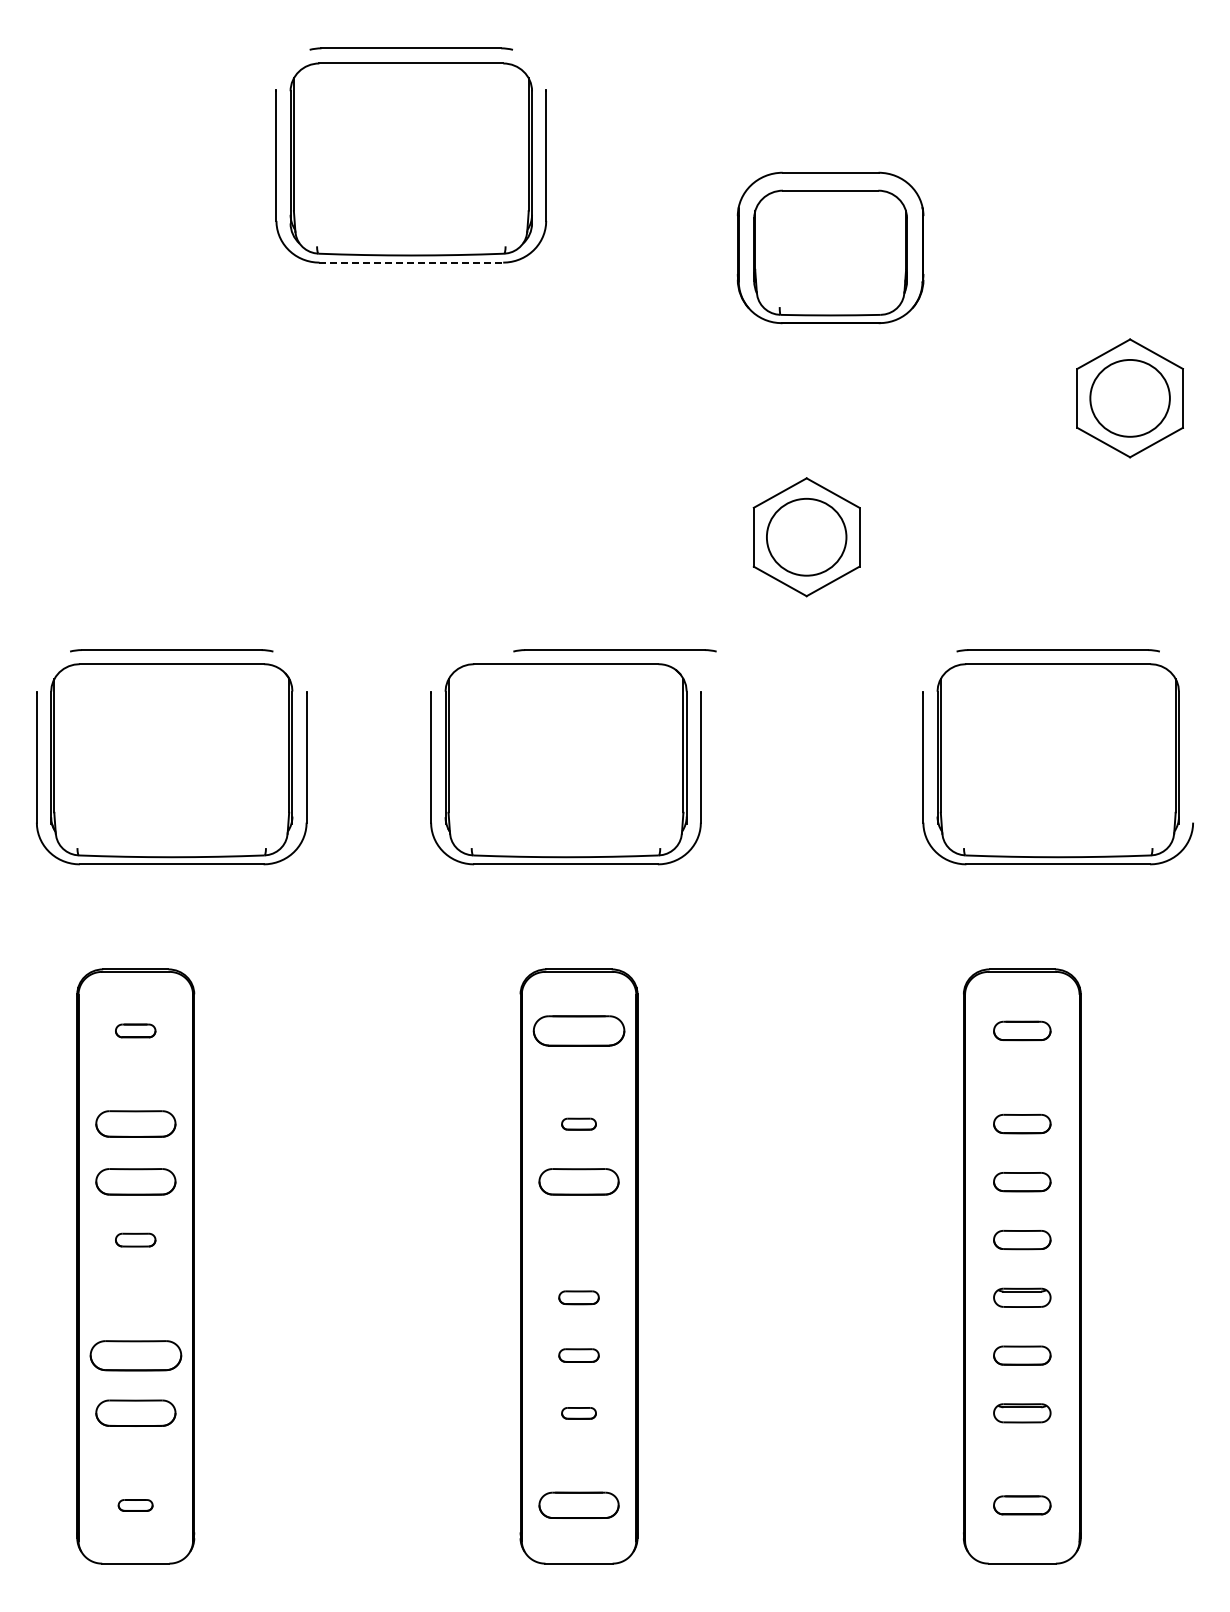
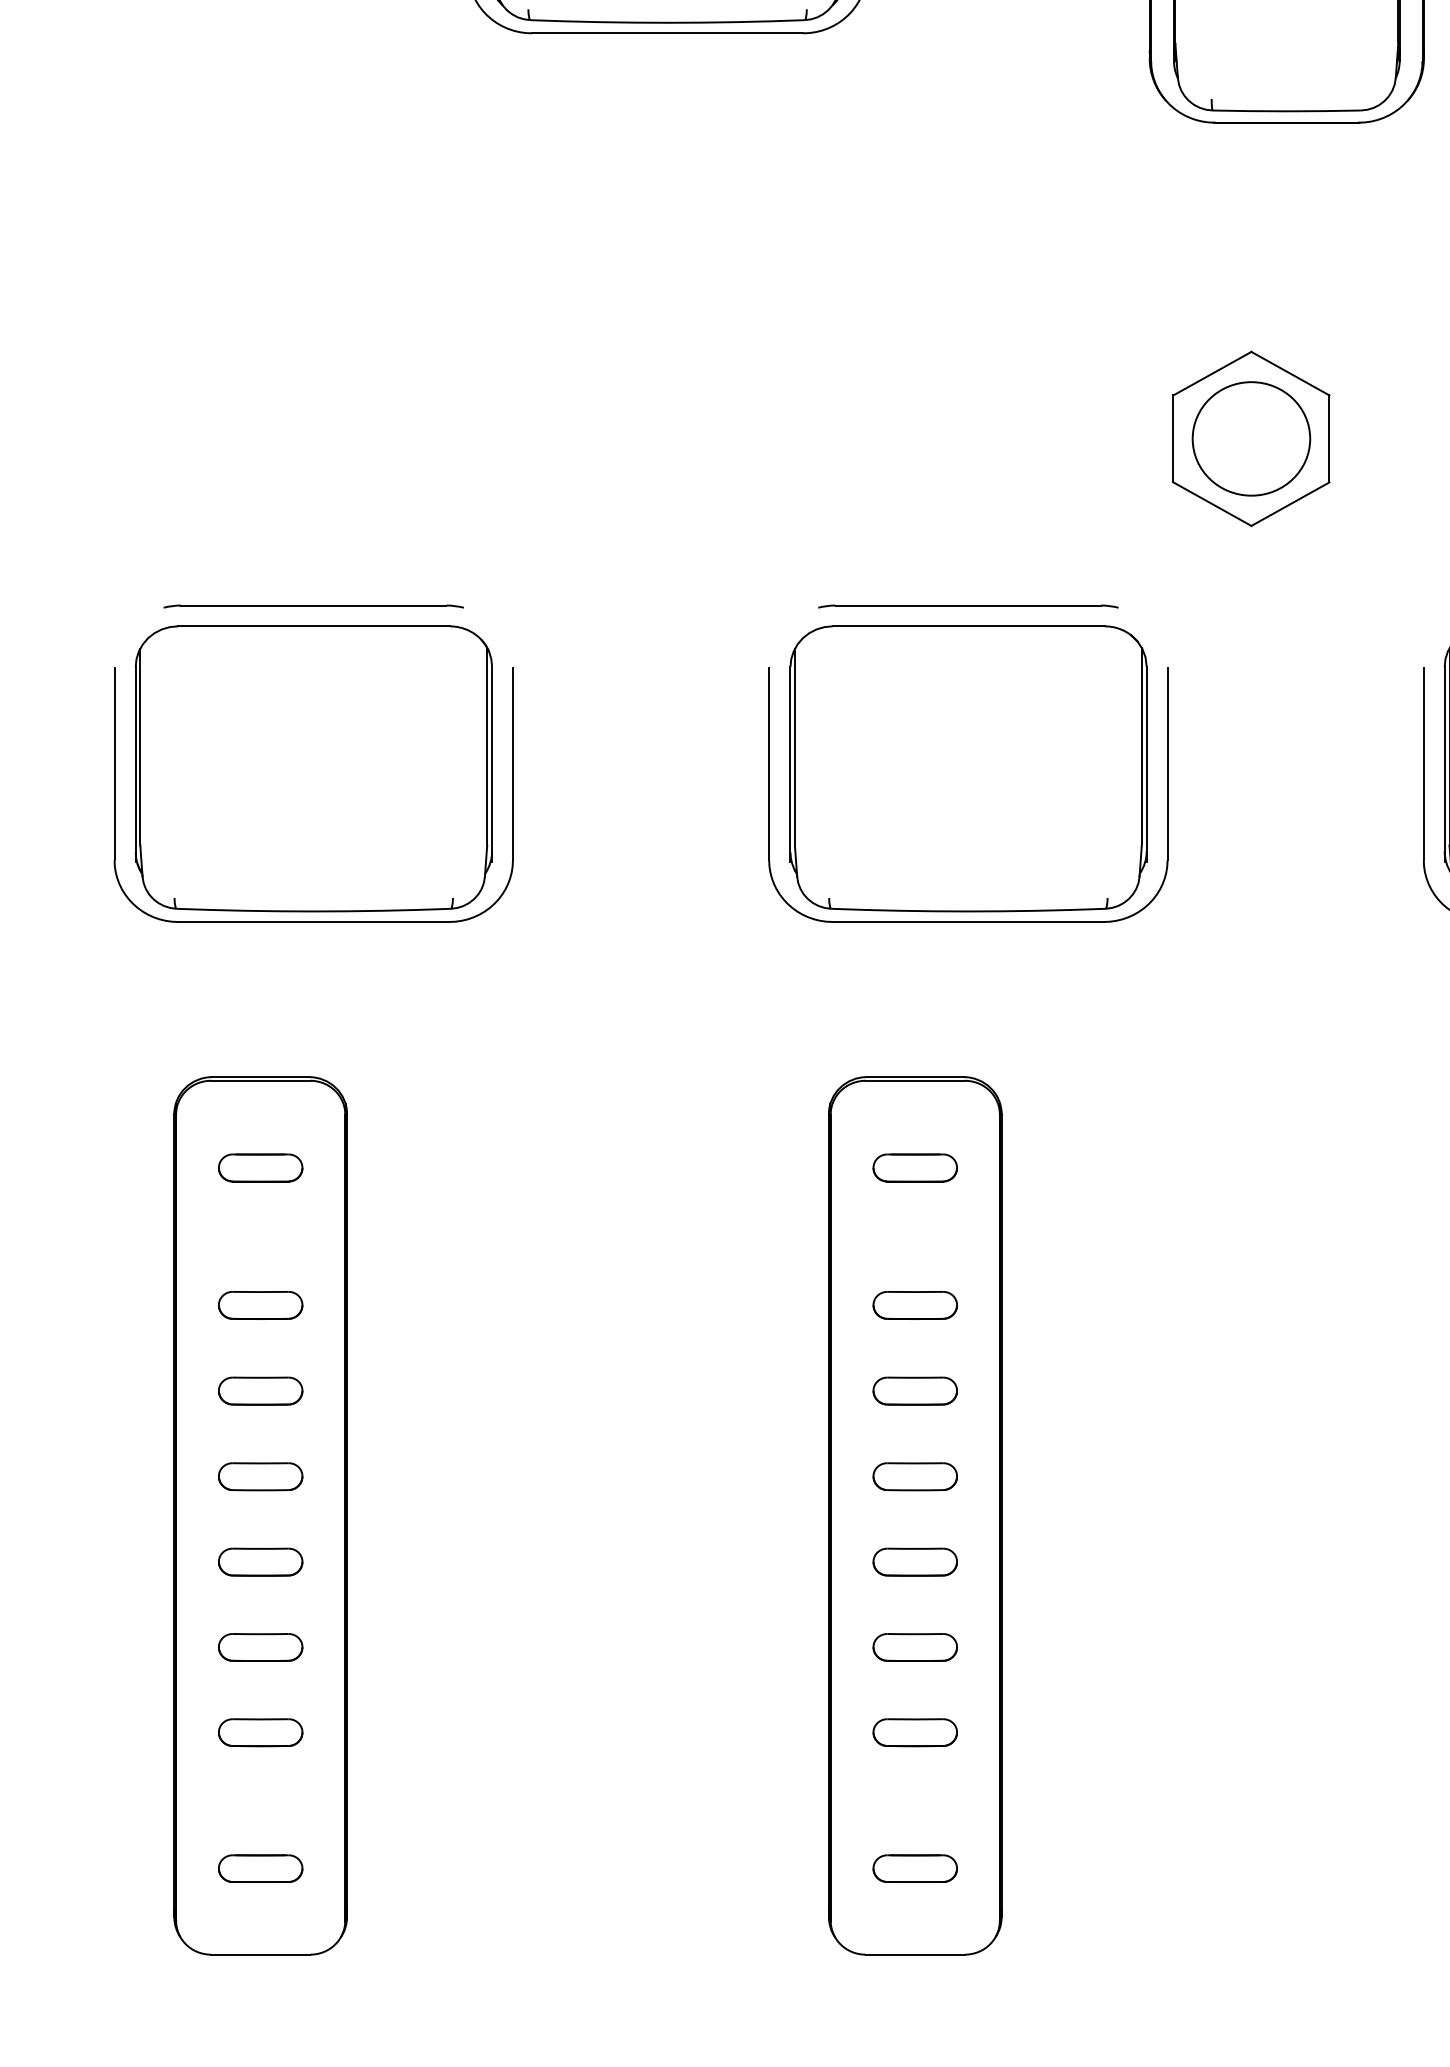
line: (411, 262) -> (667, 33), dashed -> solid
part: (565, 764) -> (967, 774), moved
part: (135, 1030) -> (260, 1167), size x1.43
part: (578, 1030) -> (914, 1167), size x0.62
part: (135, 1123) -> (260, 1304), size x0.71
part: (578, 1124) -> (914, 1306), size x1.67
part: (135, 1182) -> (260, 1391), size x0.71
part: (578, 1182) -> (914, 1391), size x0.71
part: (135, 1240) -> (260, 1477), size x1.43
part: (578, 1240) -> (914, 1477), added
part: (135, 1297) -> (260, 1561), added
part: (578, 1297) -> (914, 1561), size x1.43
part: (135, 1355) -> (260, 1647), size x0.62
part: (578, 1355) -> (914, 1647), size x1.43
part: (135, 1413) -> (260, 1732), size x0.71
part: (578, 1413) -> (914, 1732), size x1.67
part: (135, 1505) -> (260, 1868), size x1.67
part: (578, 1505) -> (914, 1868), size x0.71

